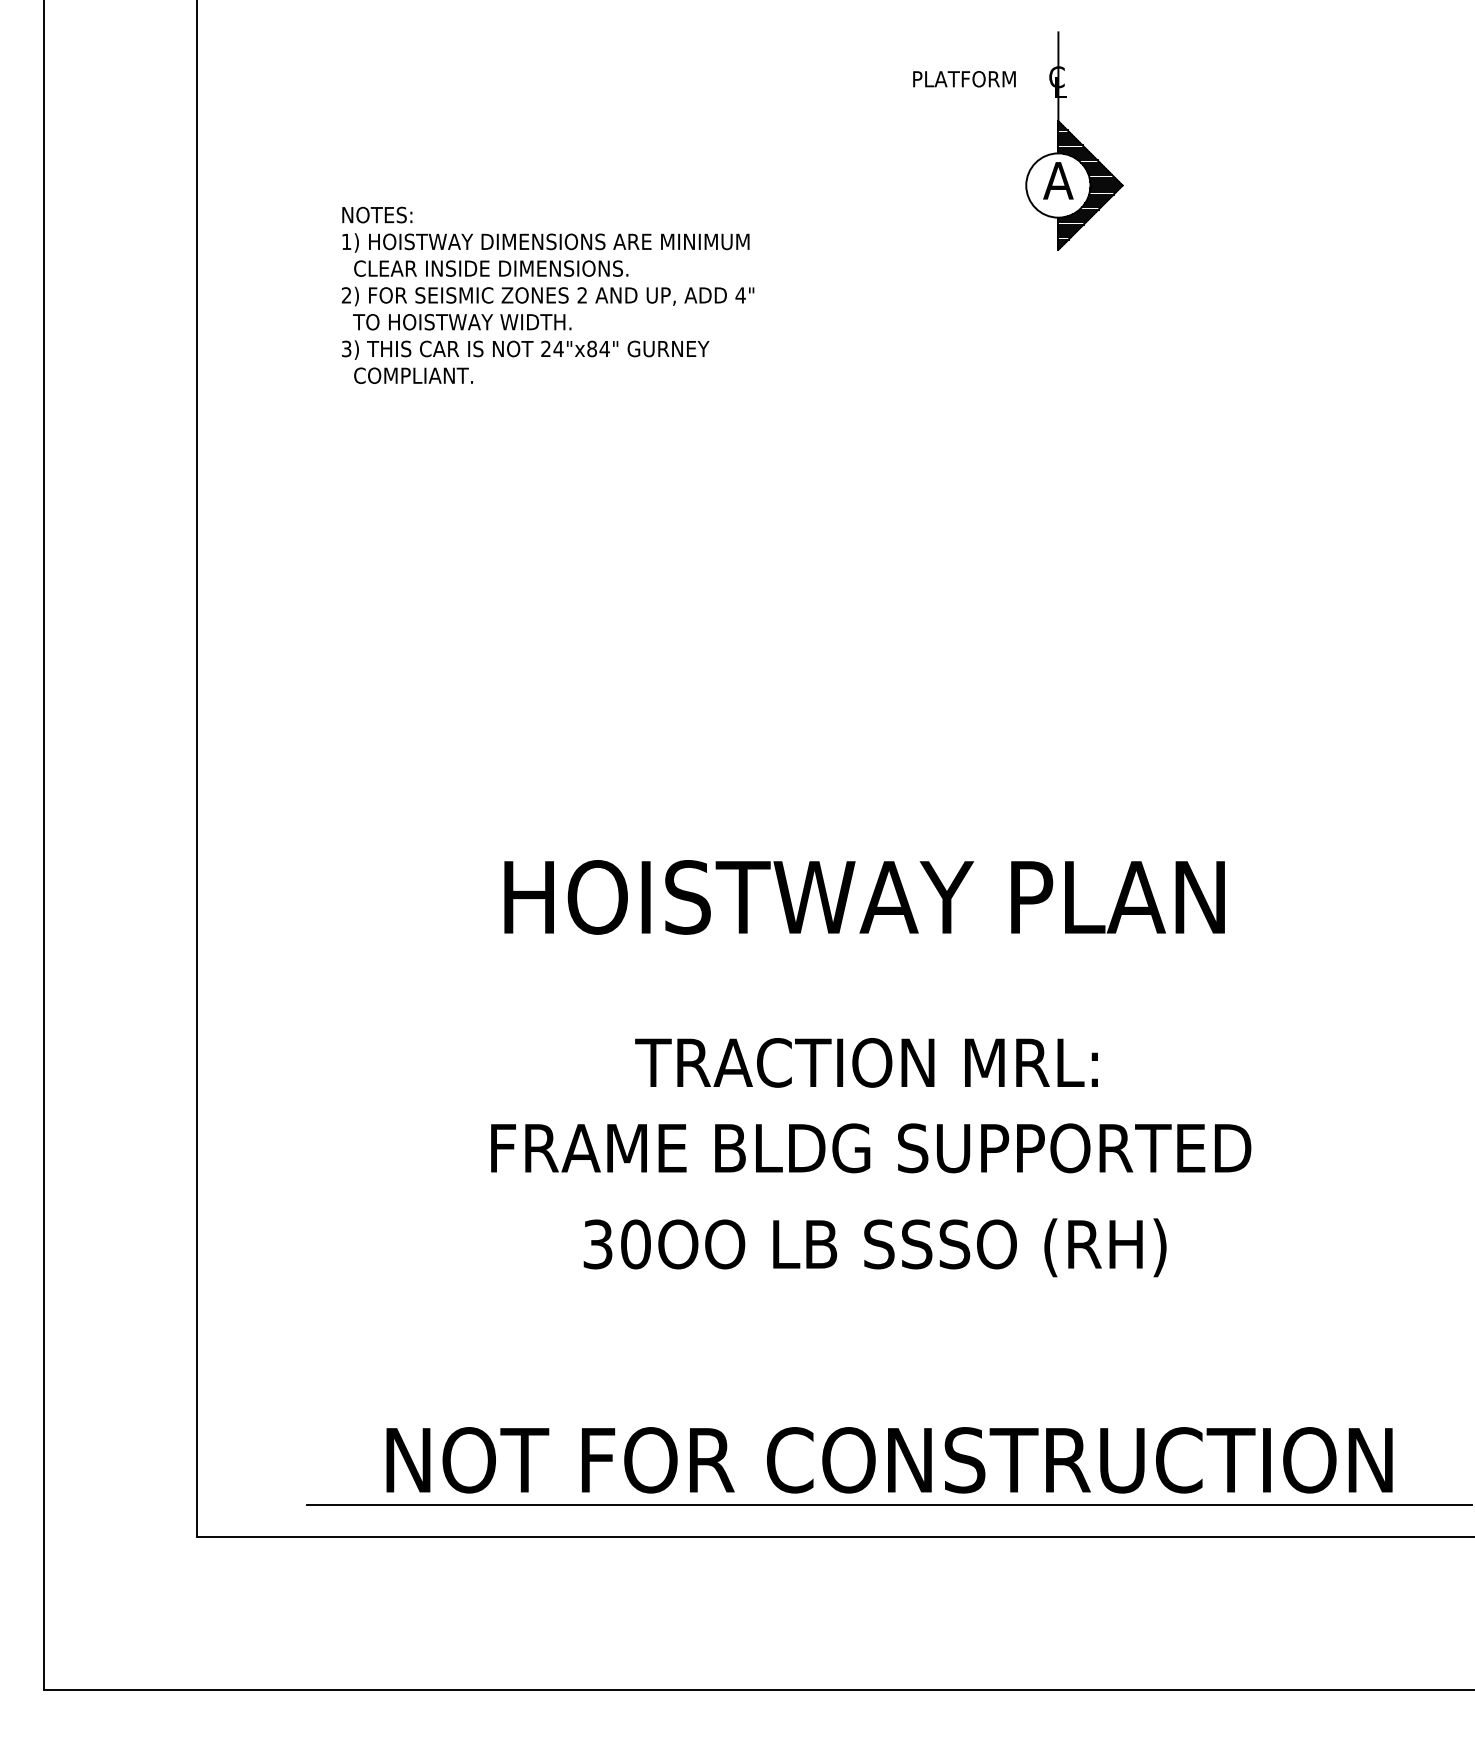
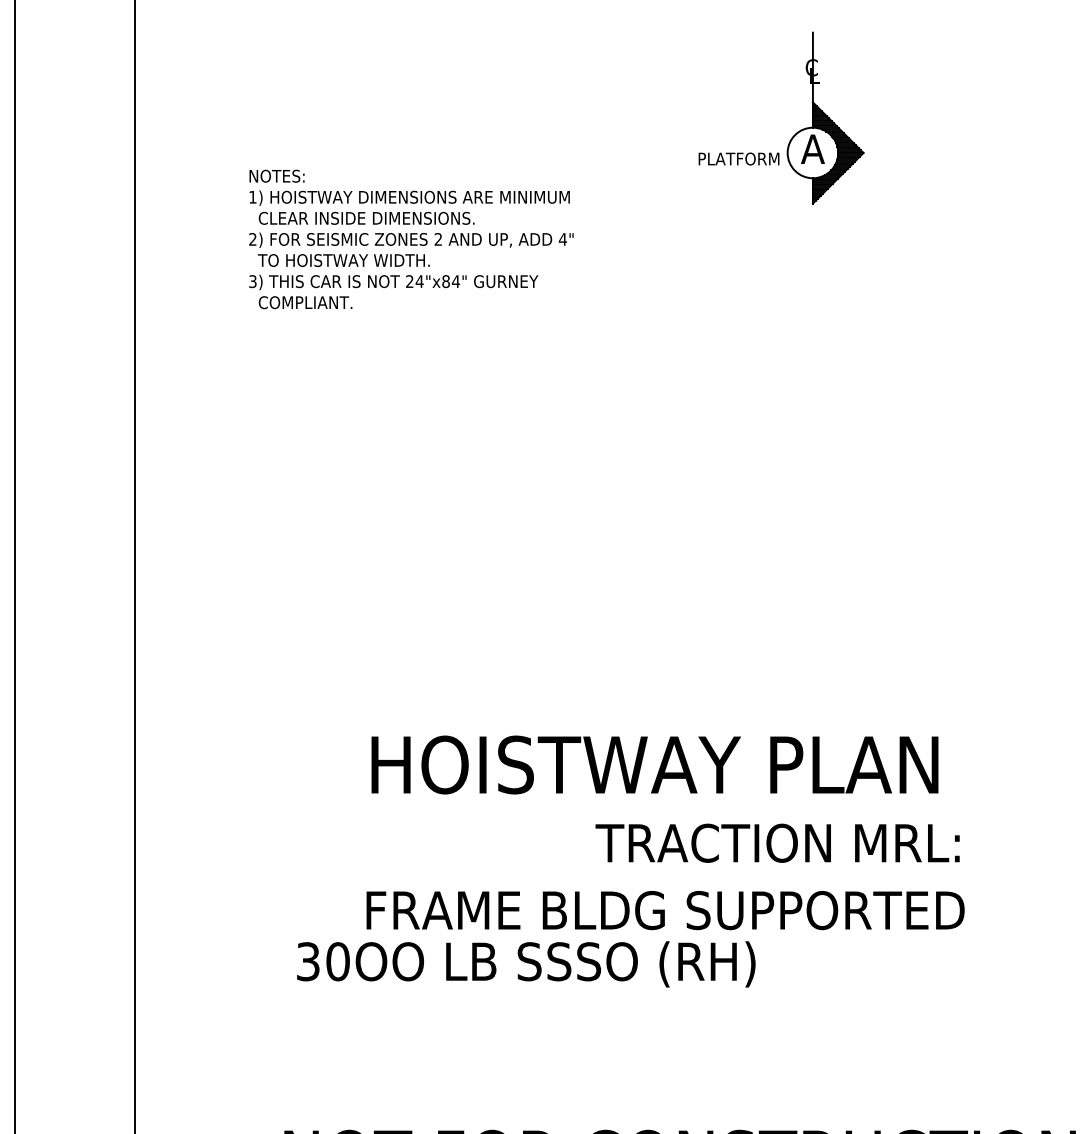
text: (964, 79) -> (739, 159), moved
text: (864, 897) -> (654, 765), moved
text: (866, 1062) -> (777, 842), moved
text: (874, 1247) -> (525, 964), moved

